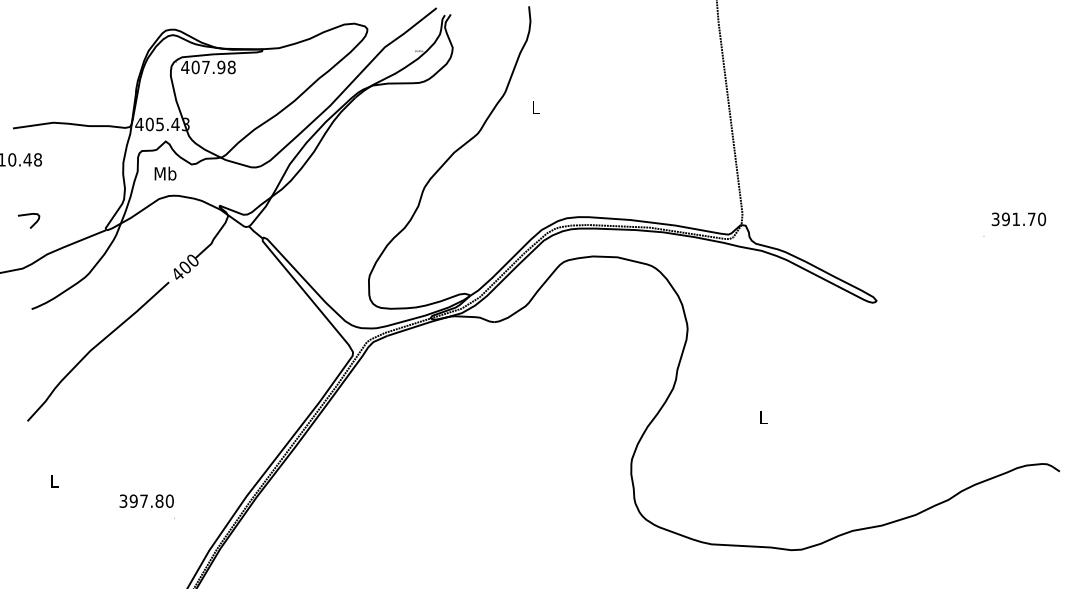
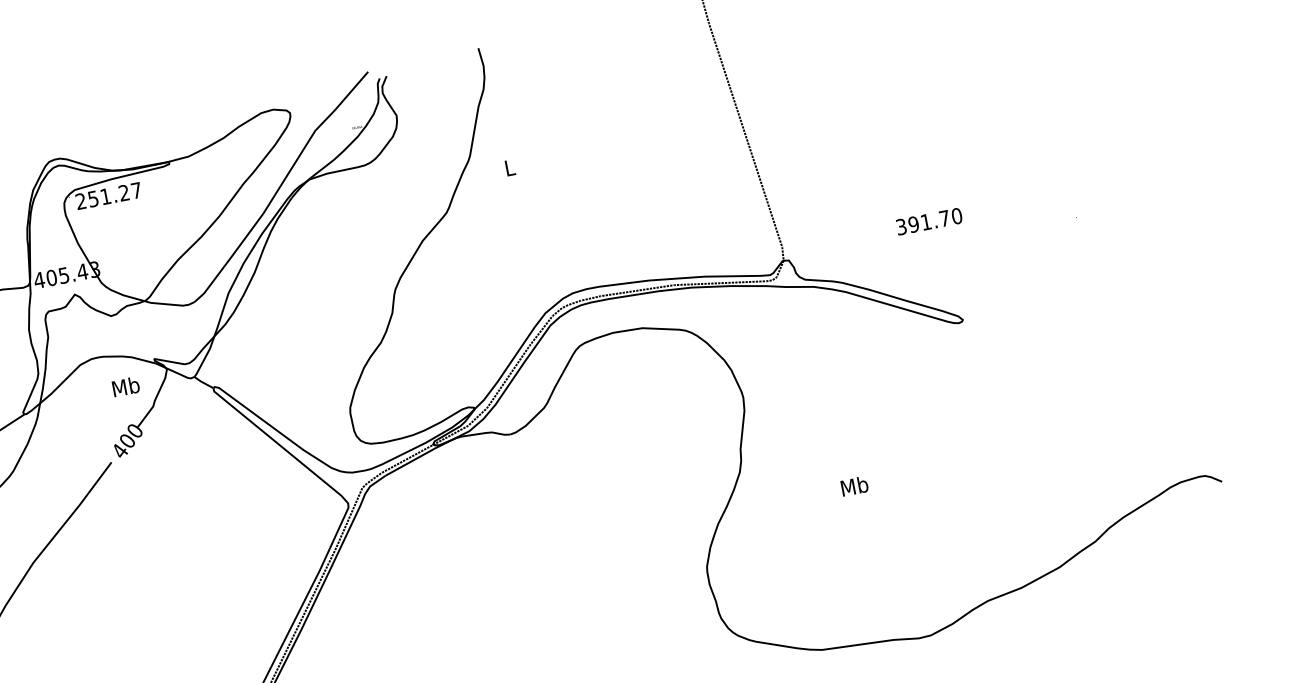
text: (208, 67) -> (108, 196), 407.98 -> 251.27
text: (165, 173) -> (125, 386), moved
text: (1018, 219) -> (928, 221), moved
text: (763, 417) -> (854, 485), L -> Mb

